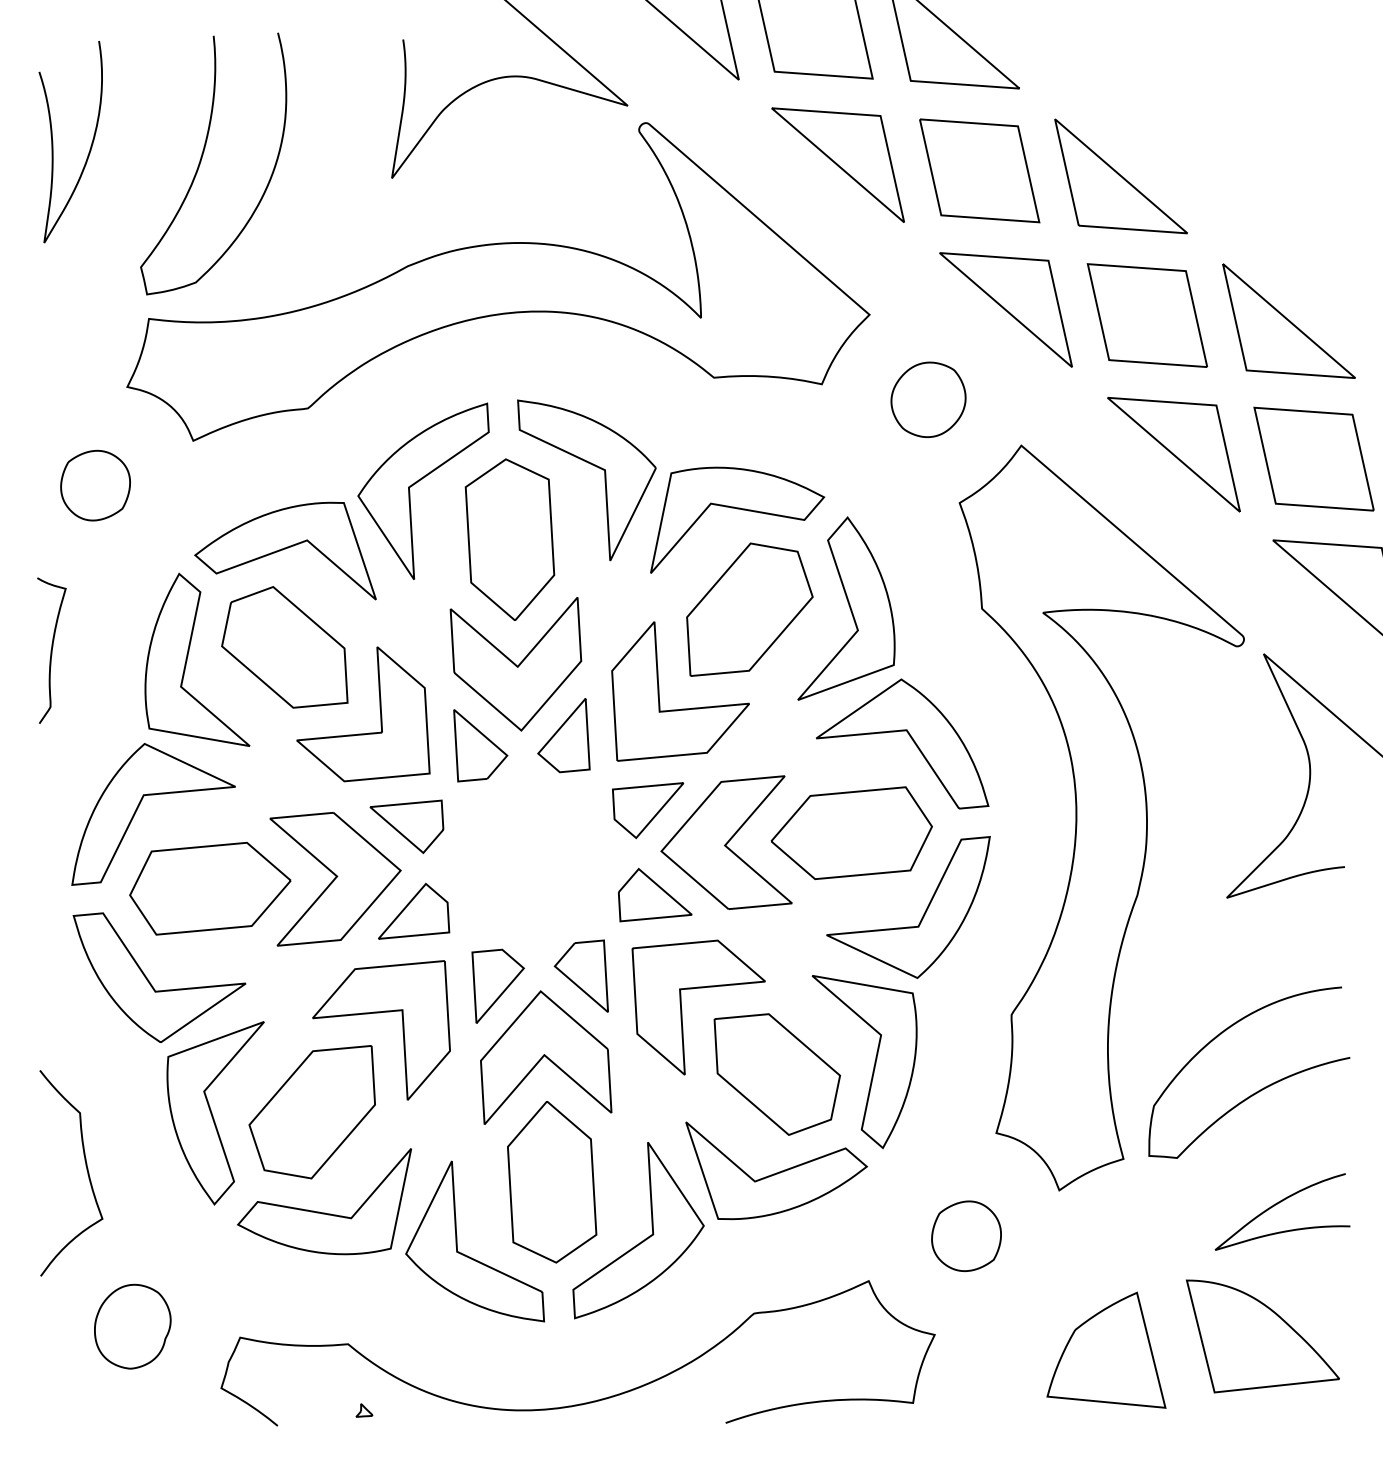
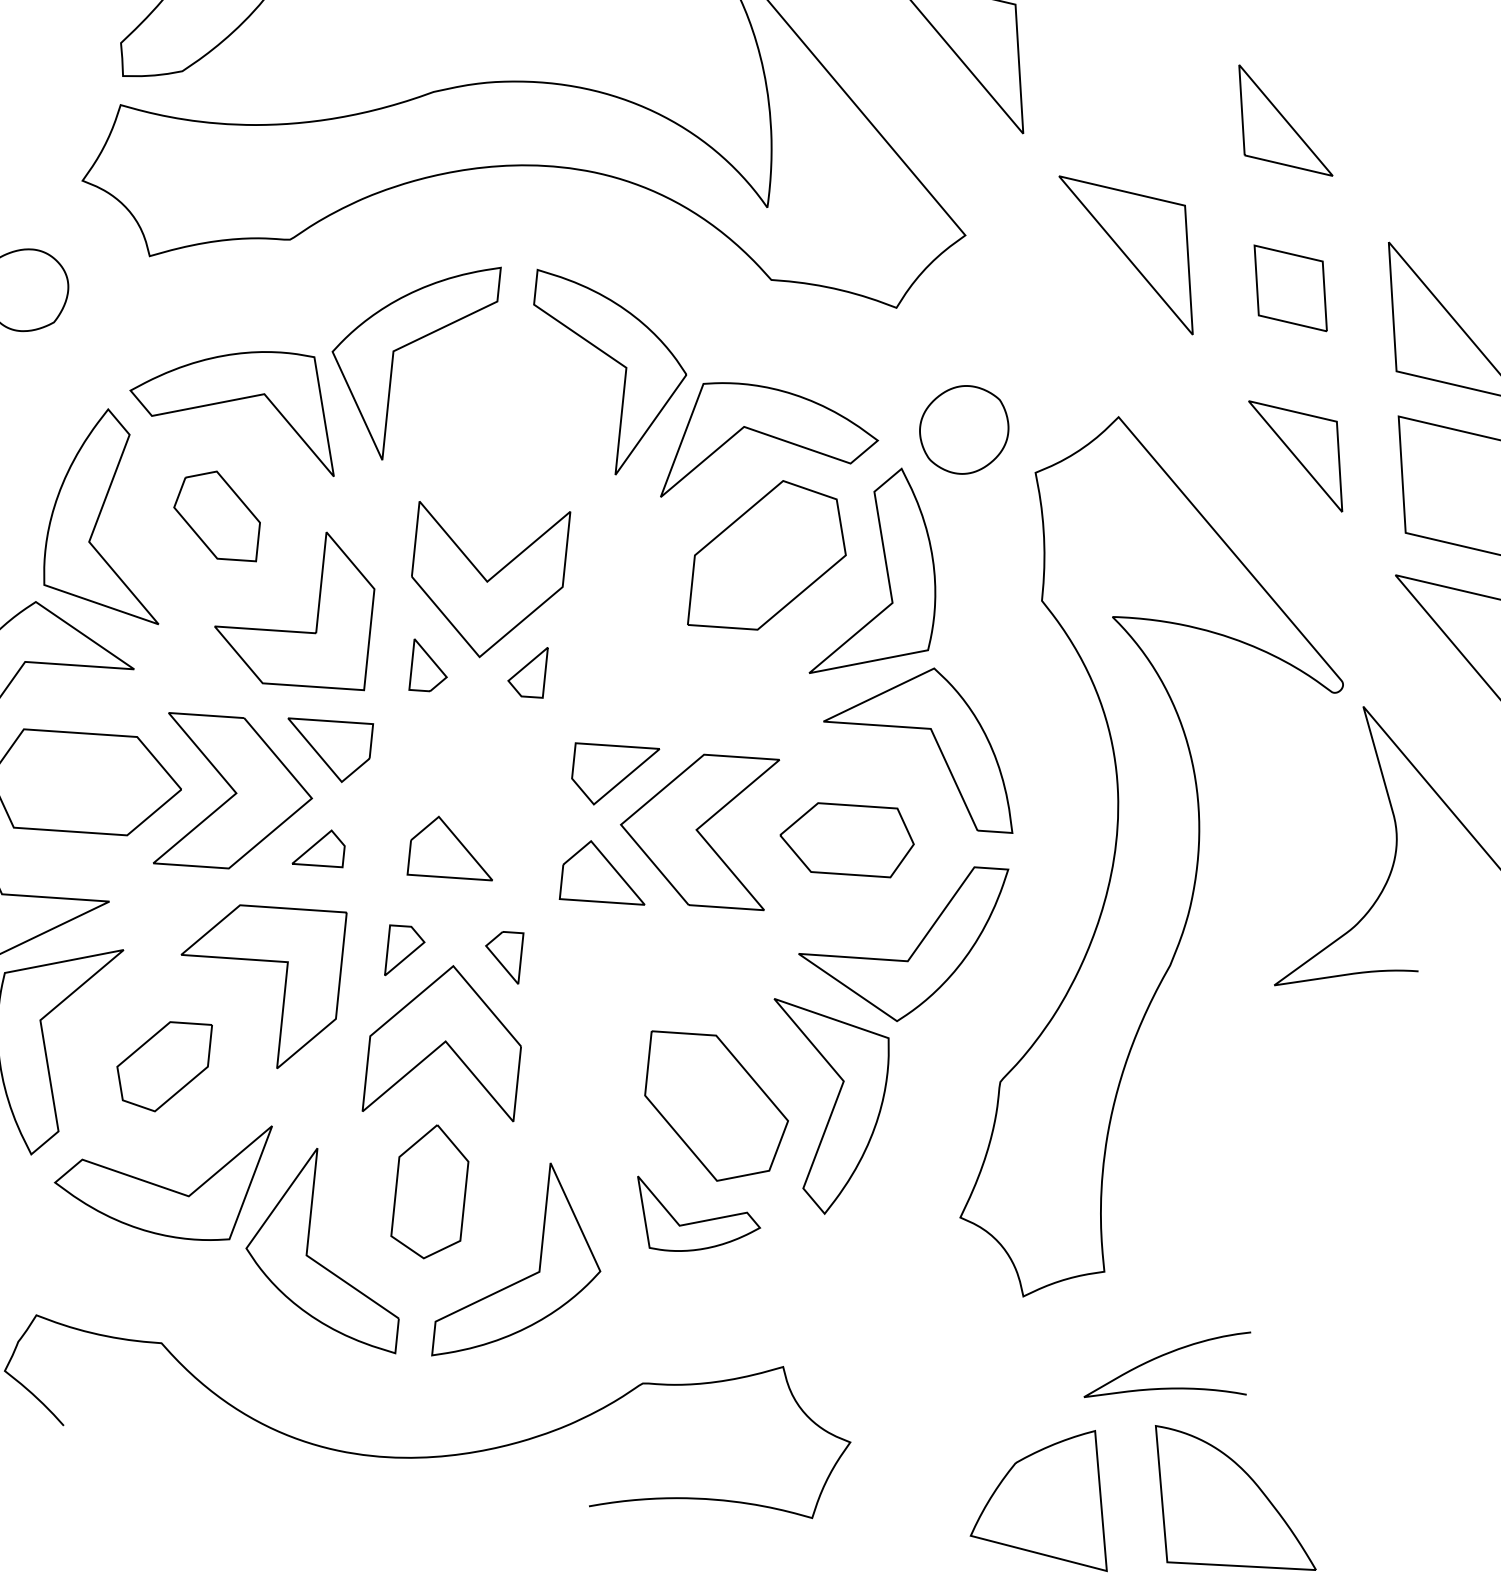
part: (979, 170) -> (1121, 87), removed
part: (1120, 176) -> (1285, 120), size x0.7
part: (1147, 315) -> (1290, 288), size x0.6
part: (928, 399) -> (964, 429), moved
part: (1173, 454) -> (1295, 456), size x0.7
part: (509, 539) -> (501, 431), removed
part: (284, 647) -> (217, 515), size x0.6
part: (681, 708) -> (671, 661), removed
part: (563, 735) -> (527, 670), size x0.6
part: (480, 745) -> (428, 666), size x0.6
part: (851, 832) -> (847, 838), size x0.7
part: (525, 895) -> (453, 850), added
part: (414, 910) -> (320, 847), size x0.6
part: (580, 975) -> (502, 954), size x0.6
part: (497, 985) -> (403, 951), size x0.6
part: (682, 1009) -> (615, 1013), removed
curve: (1261, 1088) -> (1279, 1215), removed
part: (311, 1112) -> (162, 1064), size x0.6
part: (776, 1170) -> (695, 1220), size x0.6
part: (552, 1182) -> (431, 1192), size x0.7
curve: (1276, 1205) -> (1164, 1356), moved
part: (966, 1235) -> (906, 1331), removed
part: (364, 1410) -> (168, 1423), removed

